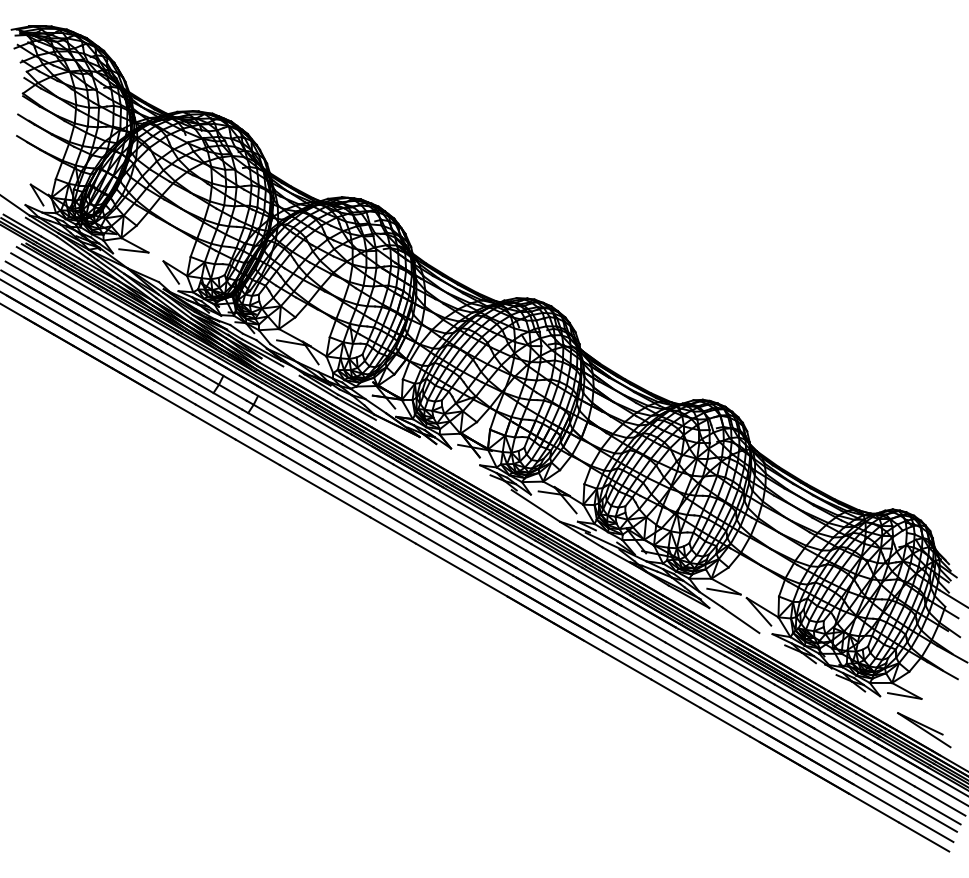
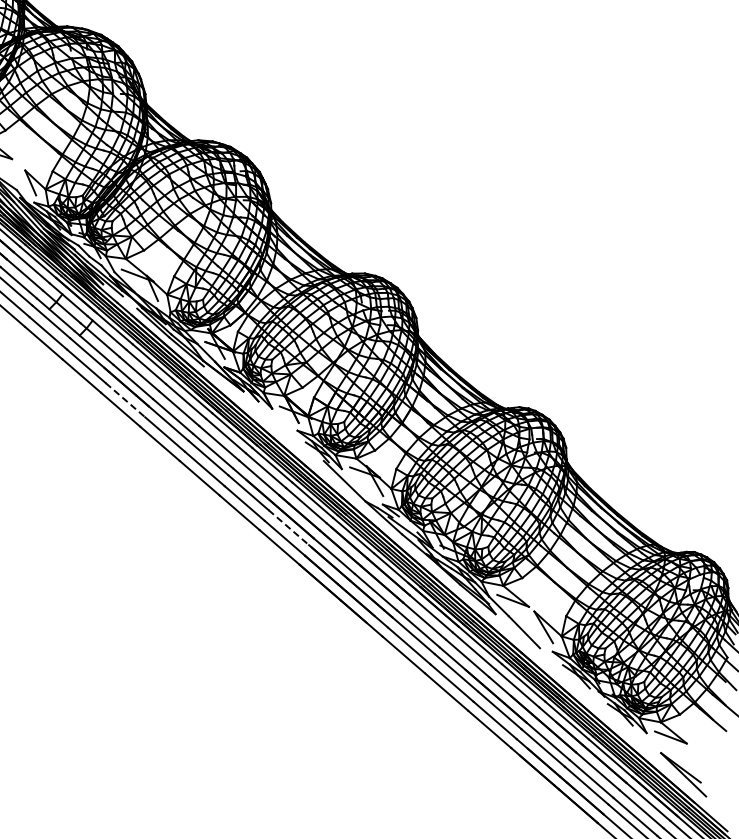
line: (305, 468) -> (125, 400), solid -> dashed
line: (489, 562) -> (288, 527), solid -> dashed

